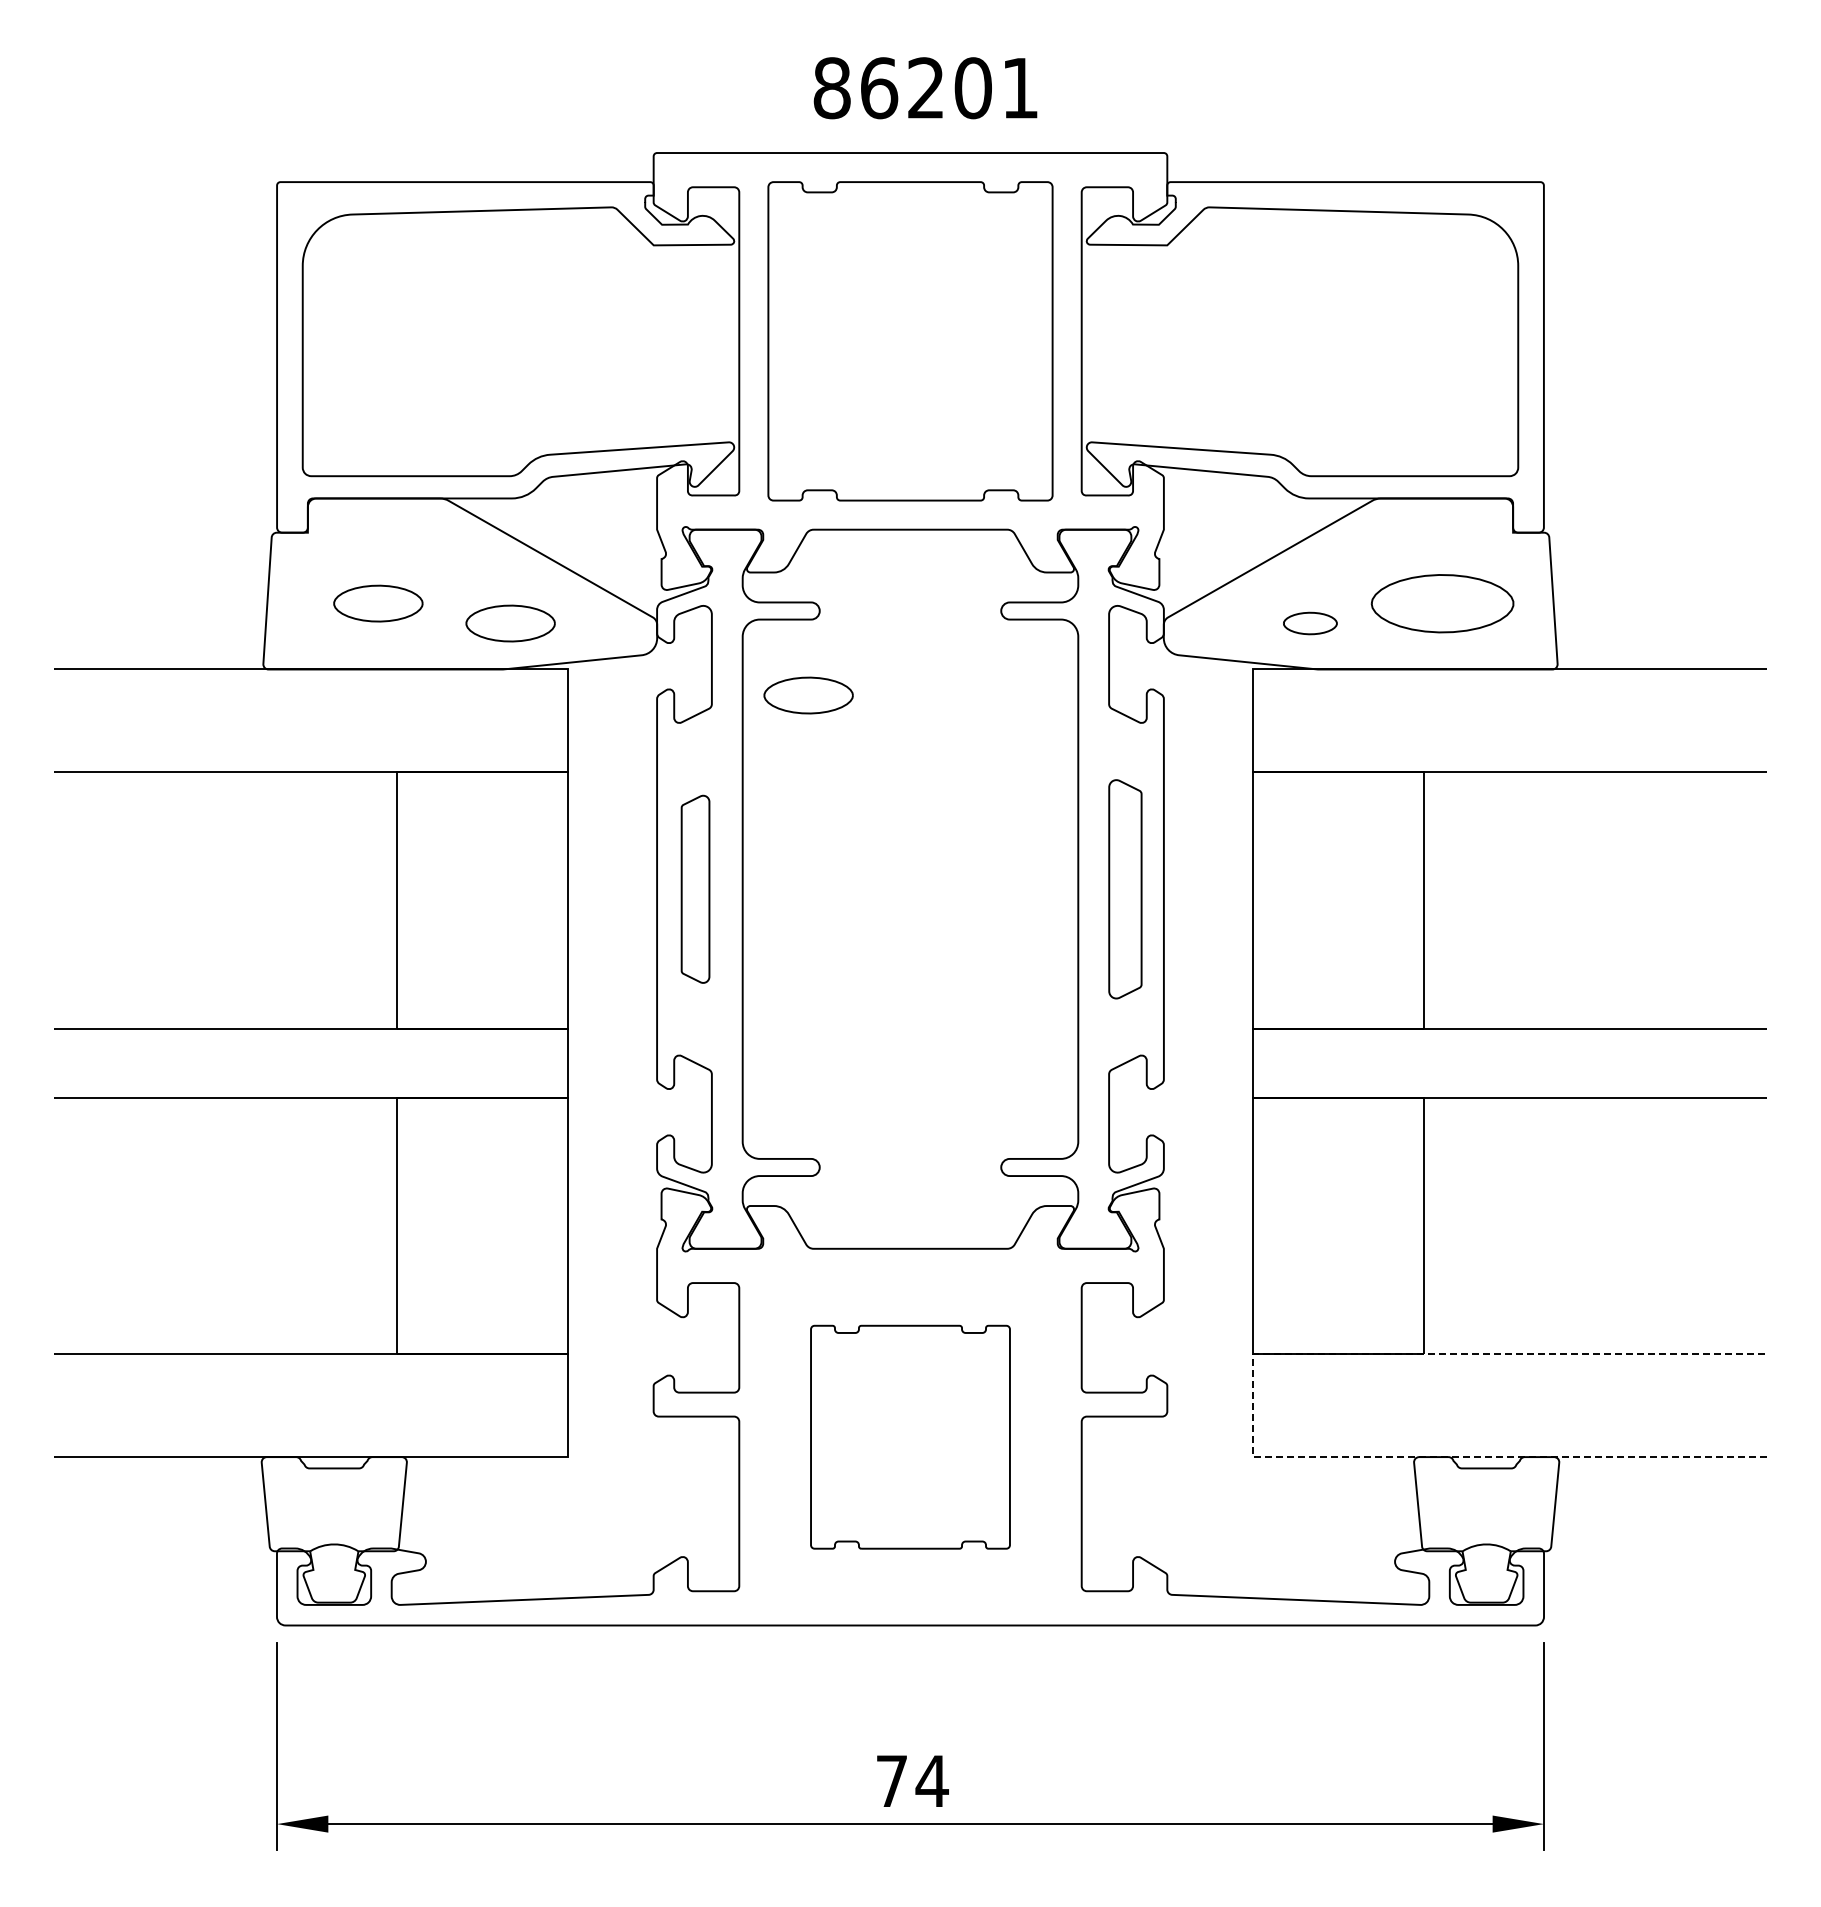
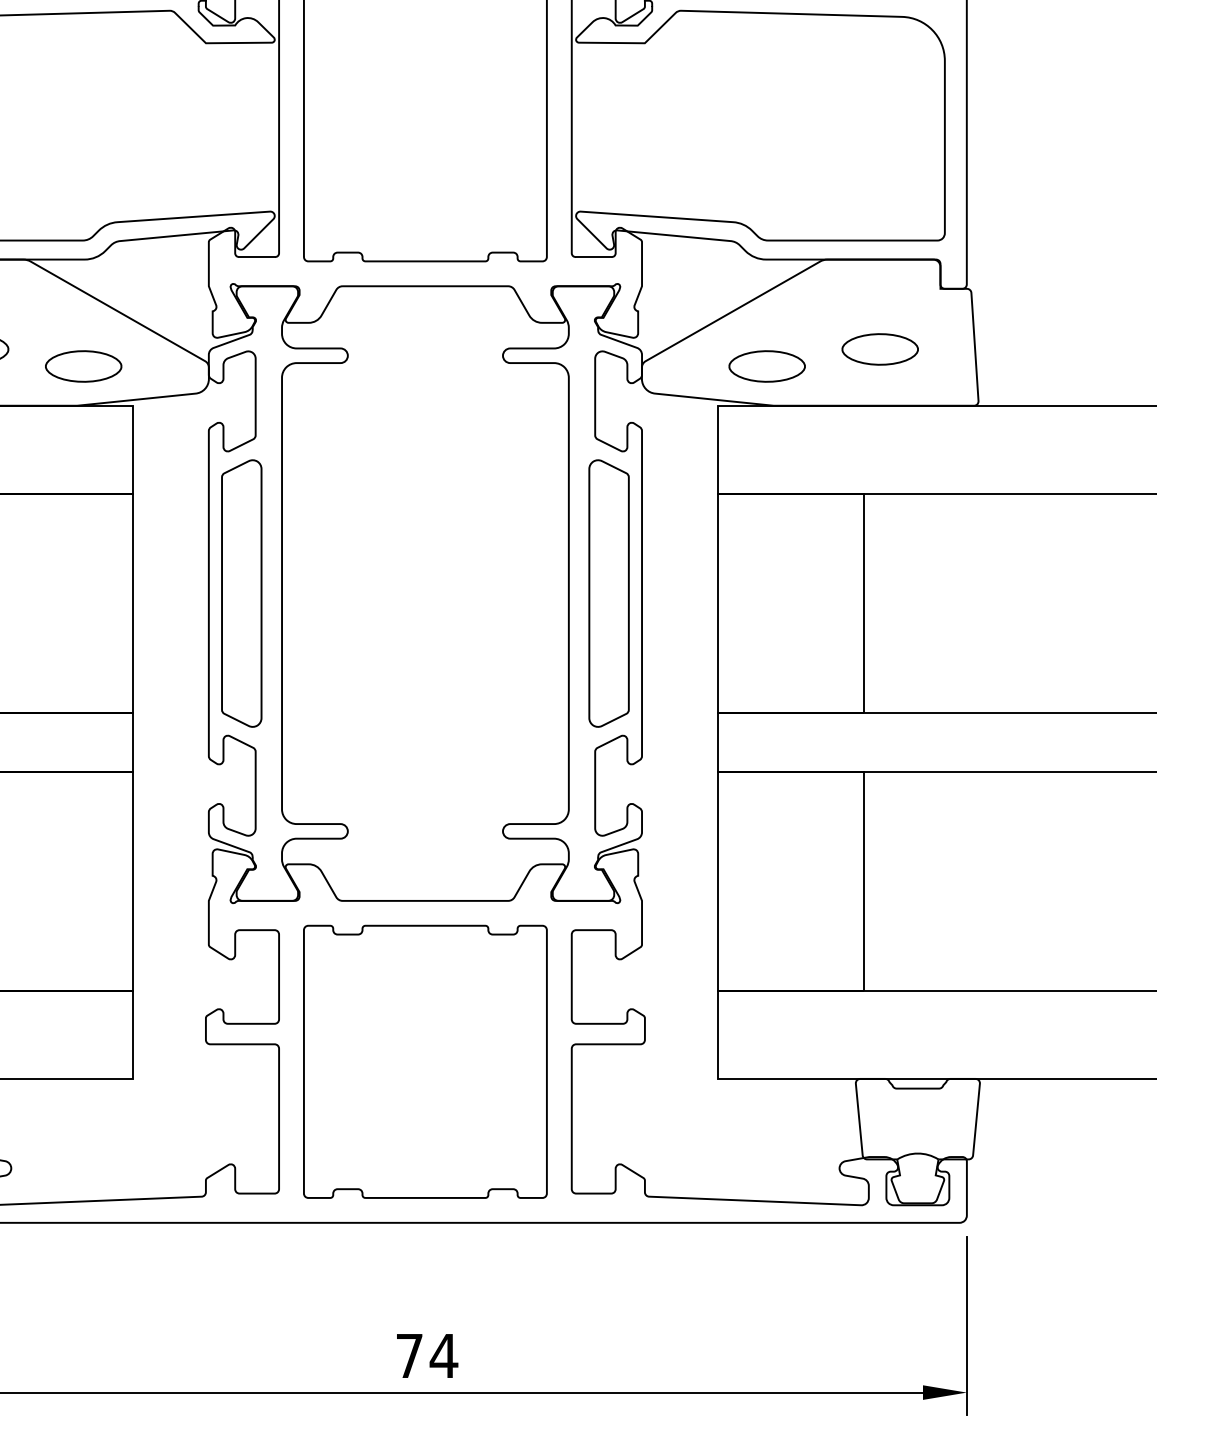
part: (1442, 603) -> (880, 349), size x0.62
part: (1310, 623) -> (767, 366), size x1.67
part: (808, 695) -> (338, 427), removed
part: (695, 889) -> (241, 593), size x1.67
part: (1125, 889) -> (609, 593), size x1.43
line: (1252, 1405) -> (717, 1034), dashed -> solid
part: (910, 1437) -> (425, 1062), size x1.43

